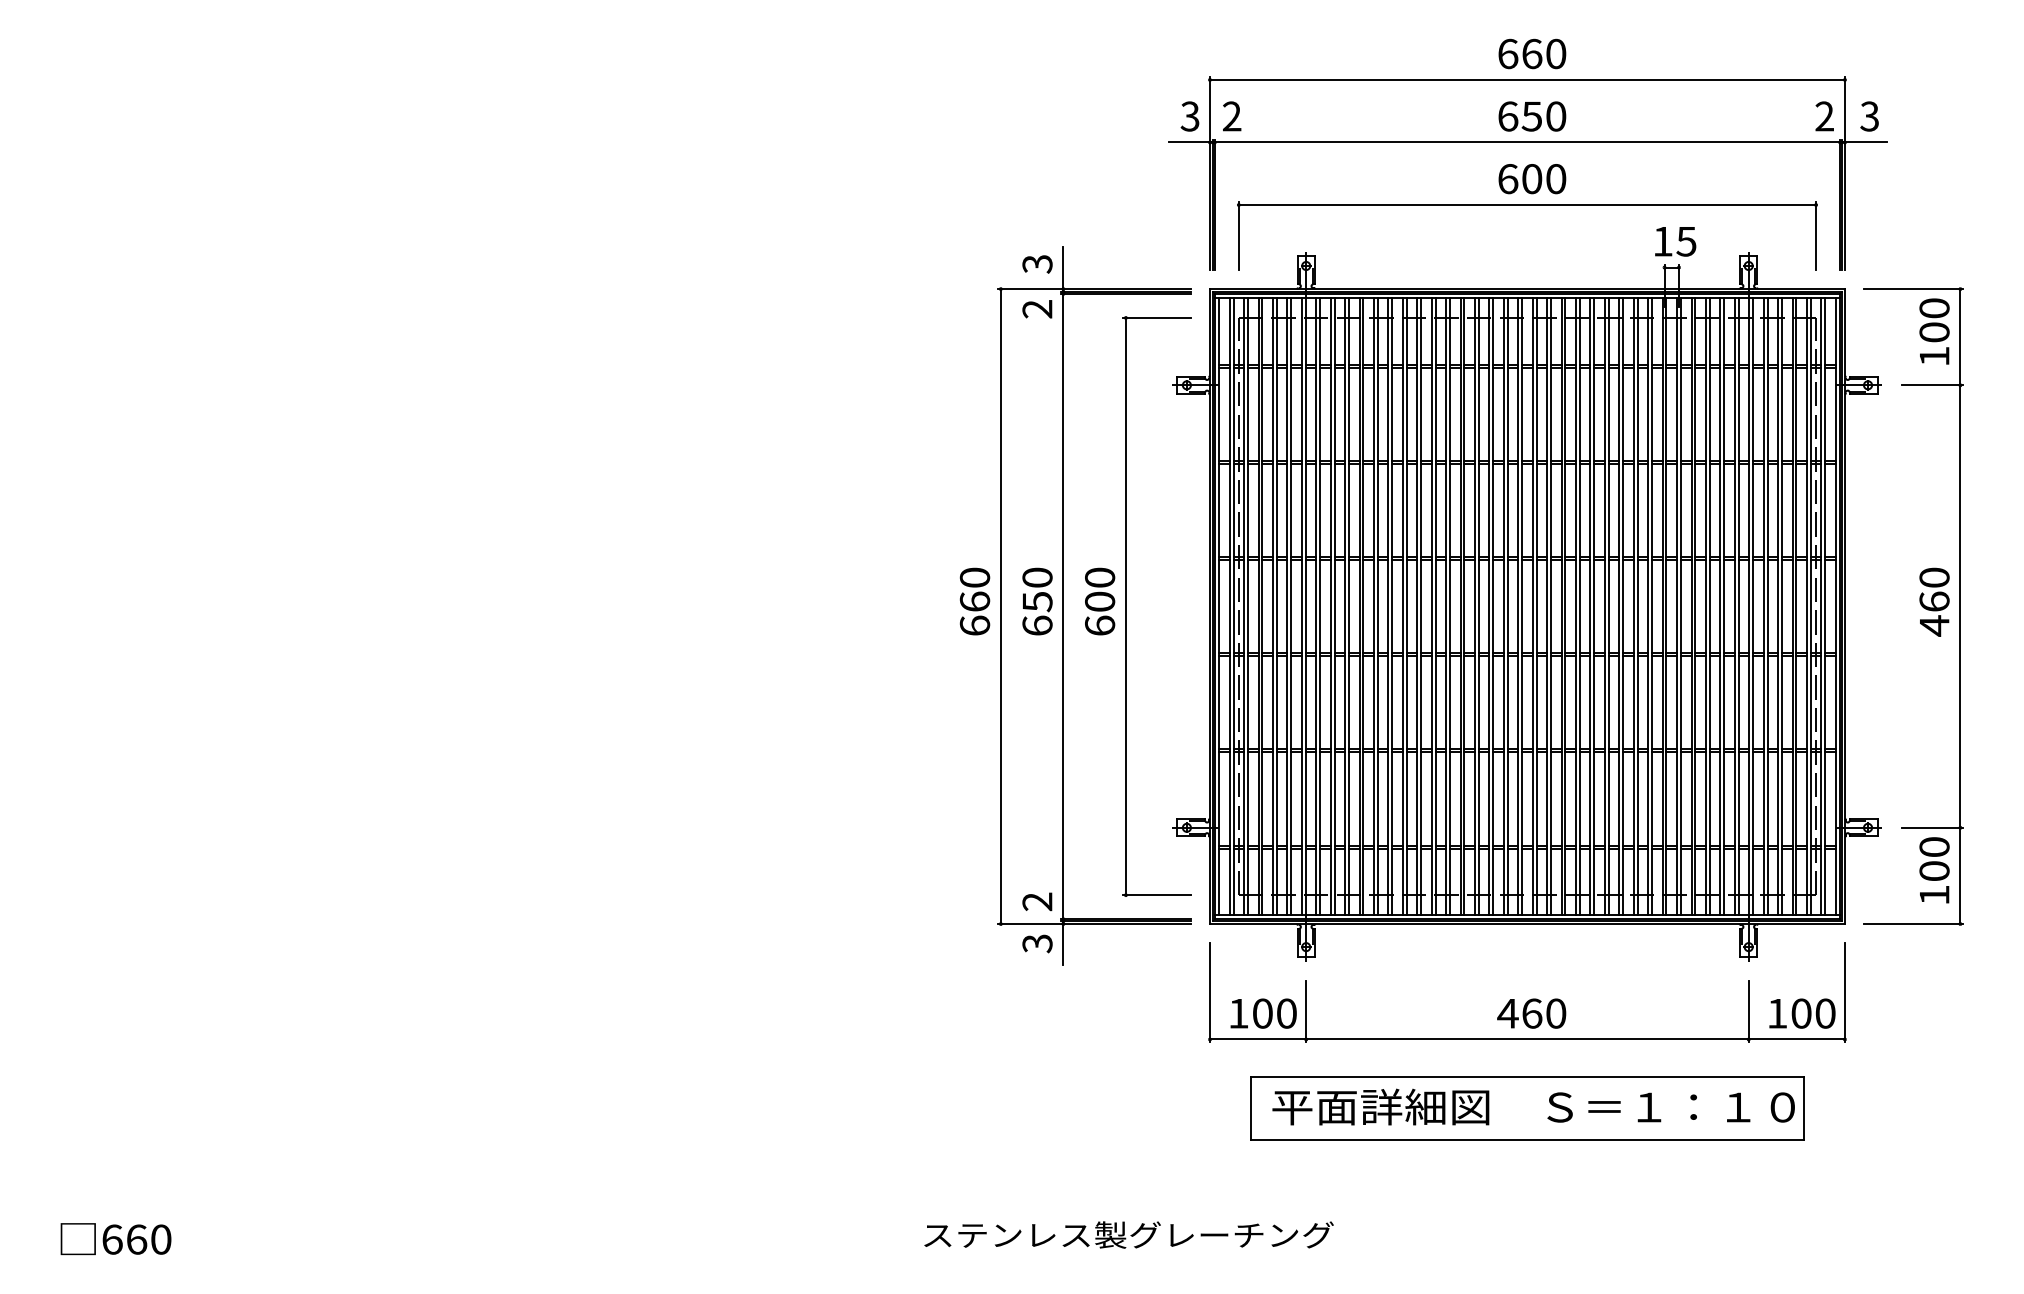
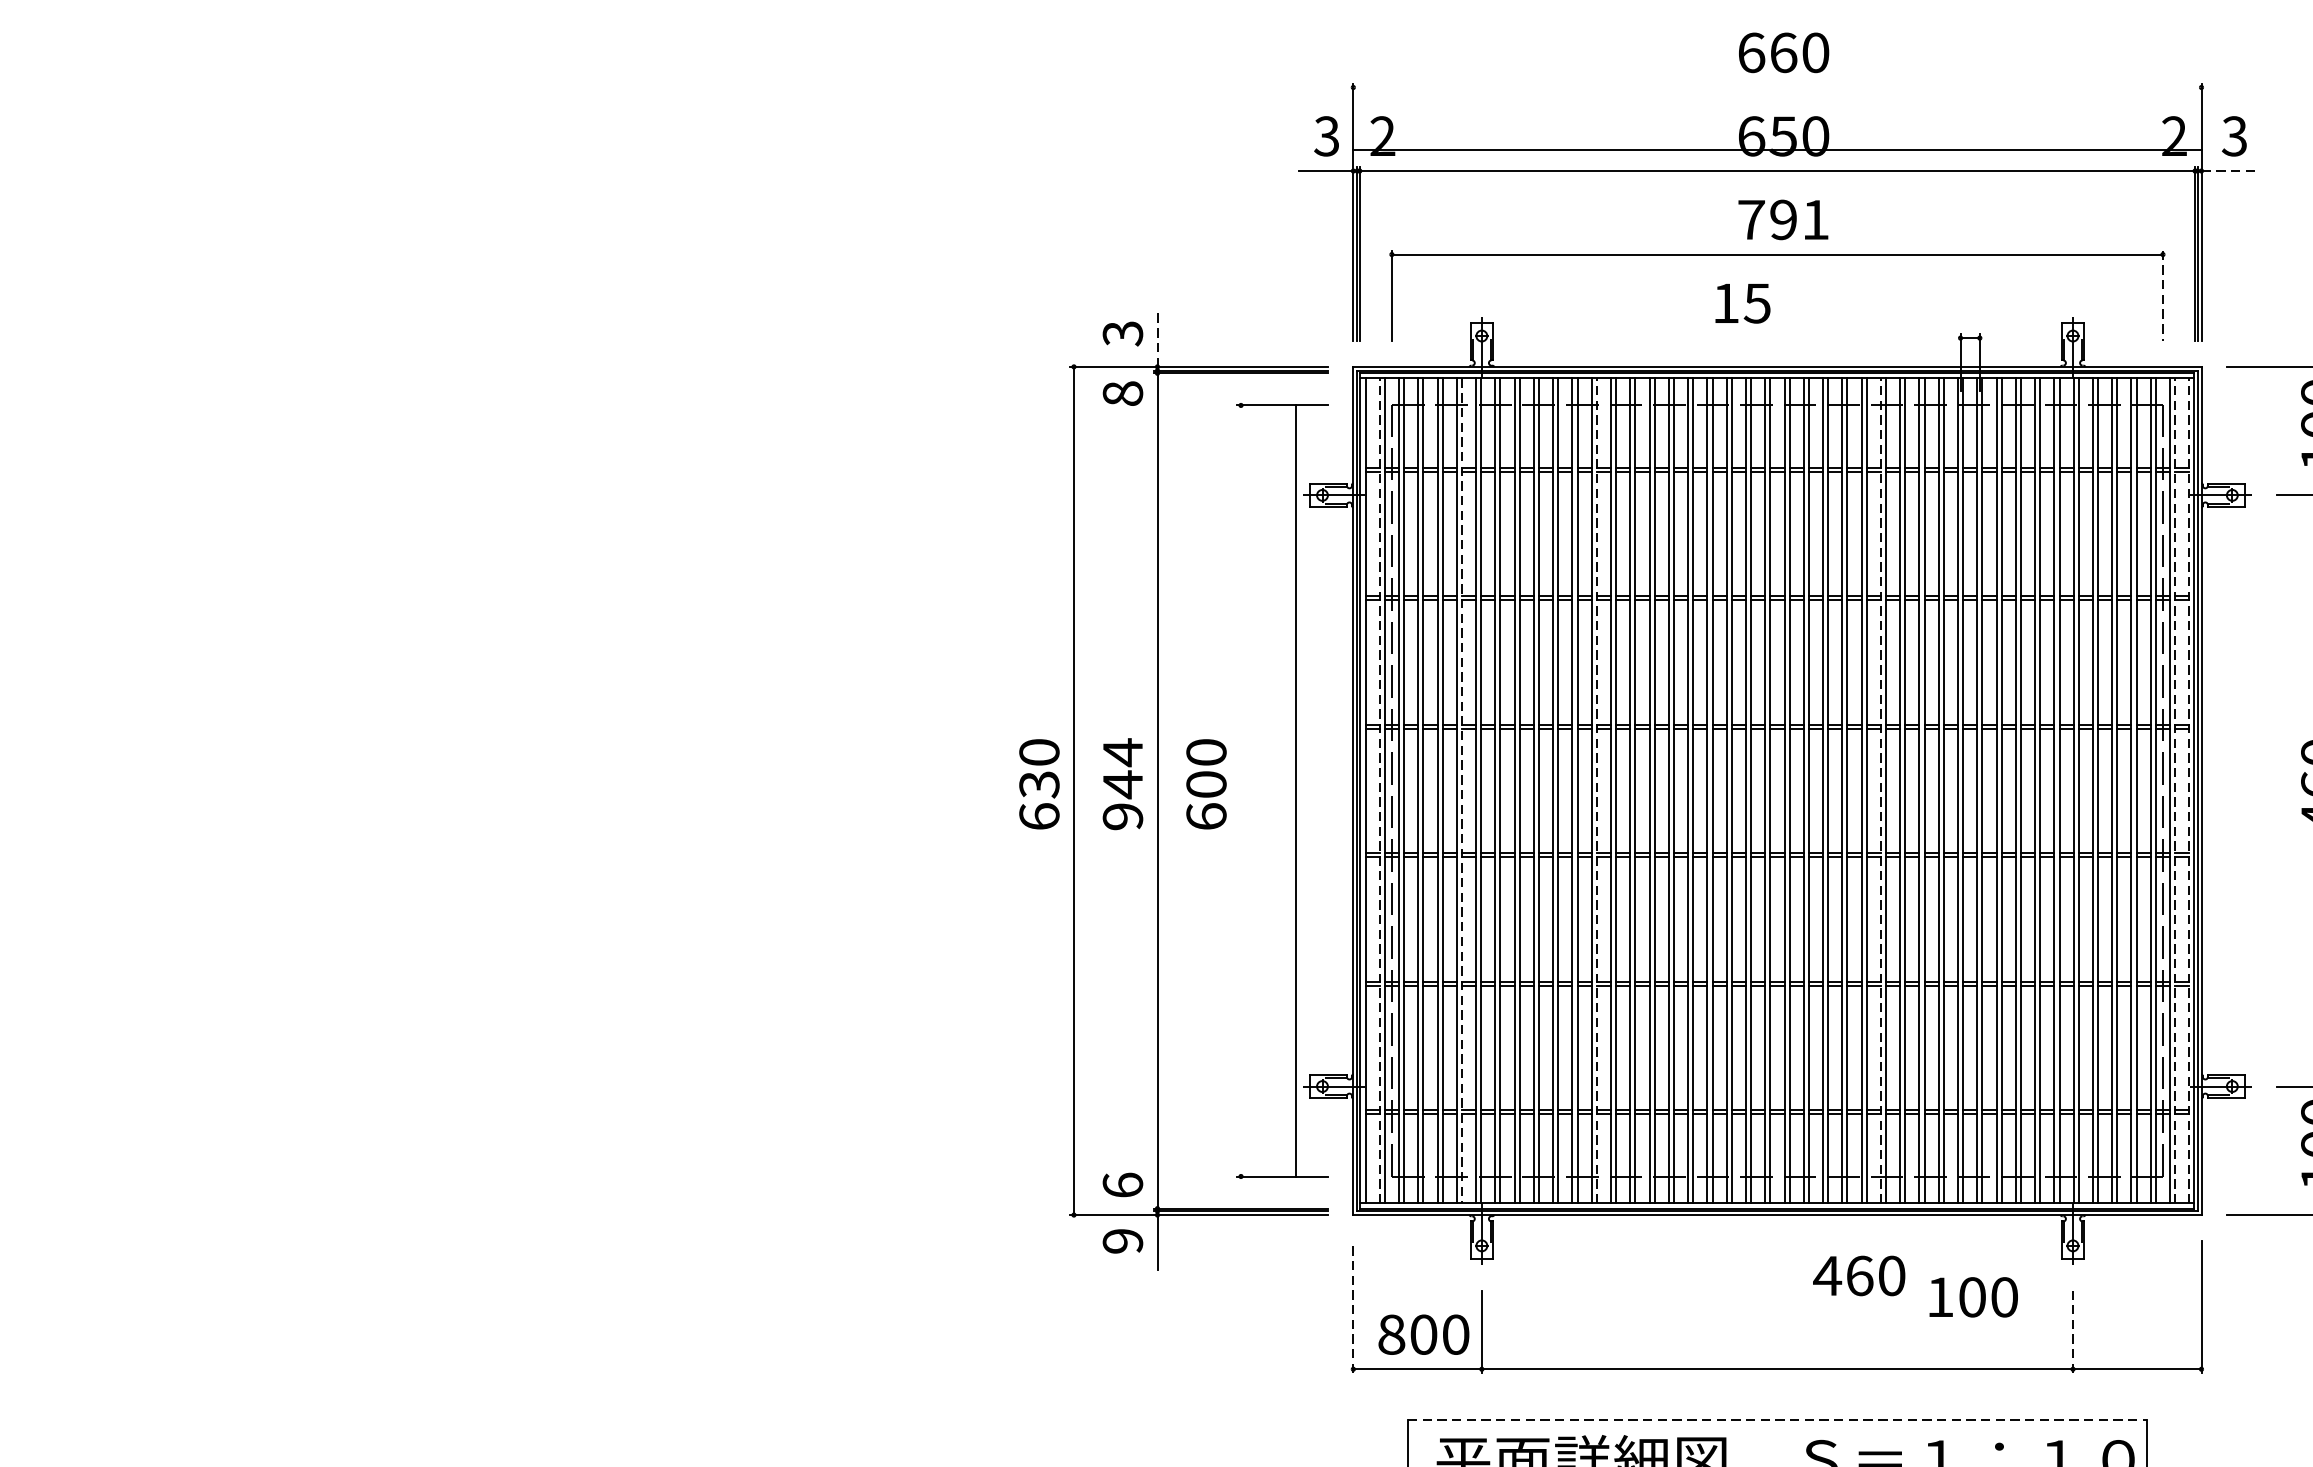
line: (1527, 79) -> (1777, 149), moved
line: (1866, 142) -> (2230, 171), solid -> dashed
text: (1532, 179) -> (1784, 220), 600 -> 791
line: (1816, 236) -> (2163, 296), solid -> dashed
text: (1675, 241) -> (1742, 303), moved
line: (1063, 267) -> (1157, 338), solid -> dashed
text: (1037, 309) -> (1122, 394), 2 -> 8
text: (974, 601) -> (1038, 784), 660 -> 630
text: (1037, 601) -> (1122, 784), 650 -> 944
line: (1125, 606) -> (1295, 790), moved
line: (1229, 606) -> (1379, 790), solid -> dashed
line: (1291, 606) -> (1462, 790), solid -> dashed
line: (1392, 606) -> (1597, 790), solid -> dashed
line: (1604, 606) -> (1880, 790), solid -> dashed
line: (1825, 606) -> (2175, 790), solid -> dashed
line: (1835, 606) -> (2188, 790), solid -> dashed
text: (1037, 901) -> (1122, 1184), 2 -> 6
text: (1037, 943) -> (1122, 1241), 3 -> 9
line: (1210, 992) -> (1354, 1306), solid -> dashed
line: (1748, 1011) -> (2072, 1331), solid -> dashed
text: (1238, 1013) -> (1391, 1334), 100 -> 800
text: (1531, 1013) -> (1858, 1275), moved
text: (1802, 1013) -> (1973, 1297), moved
line: (1527, 1077) -> (1777, 1420), solid -> dashed

